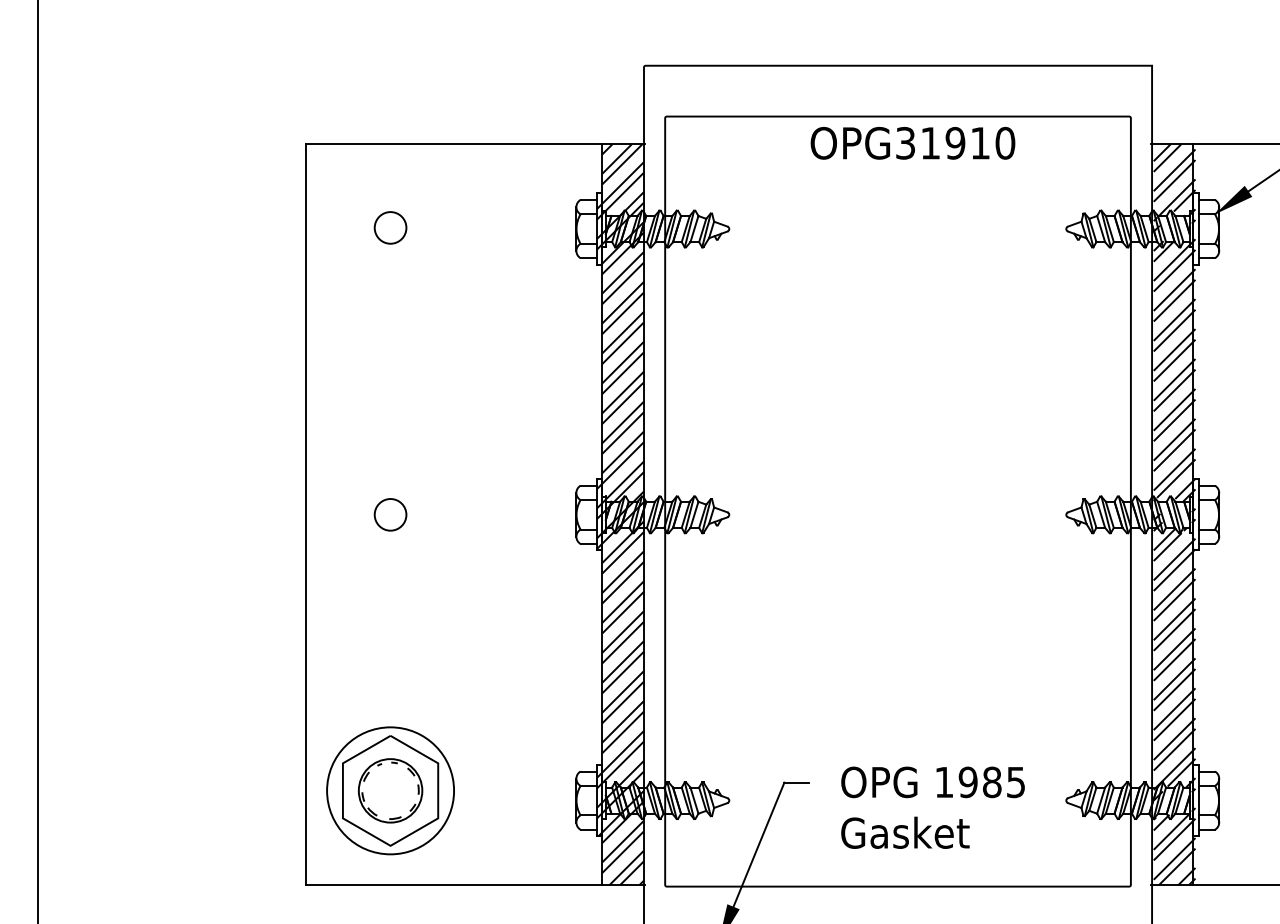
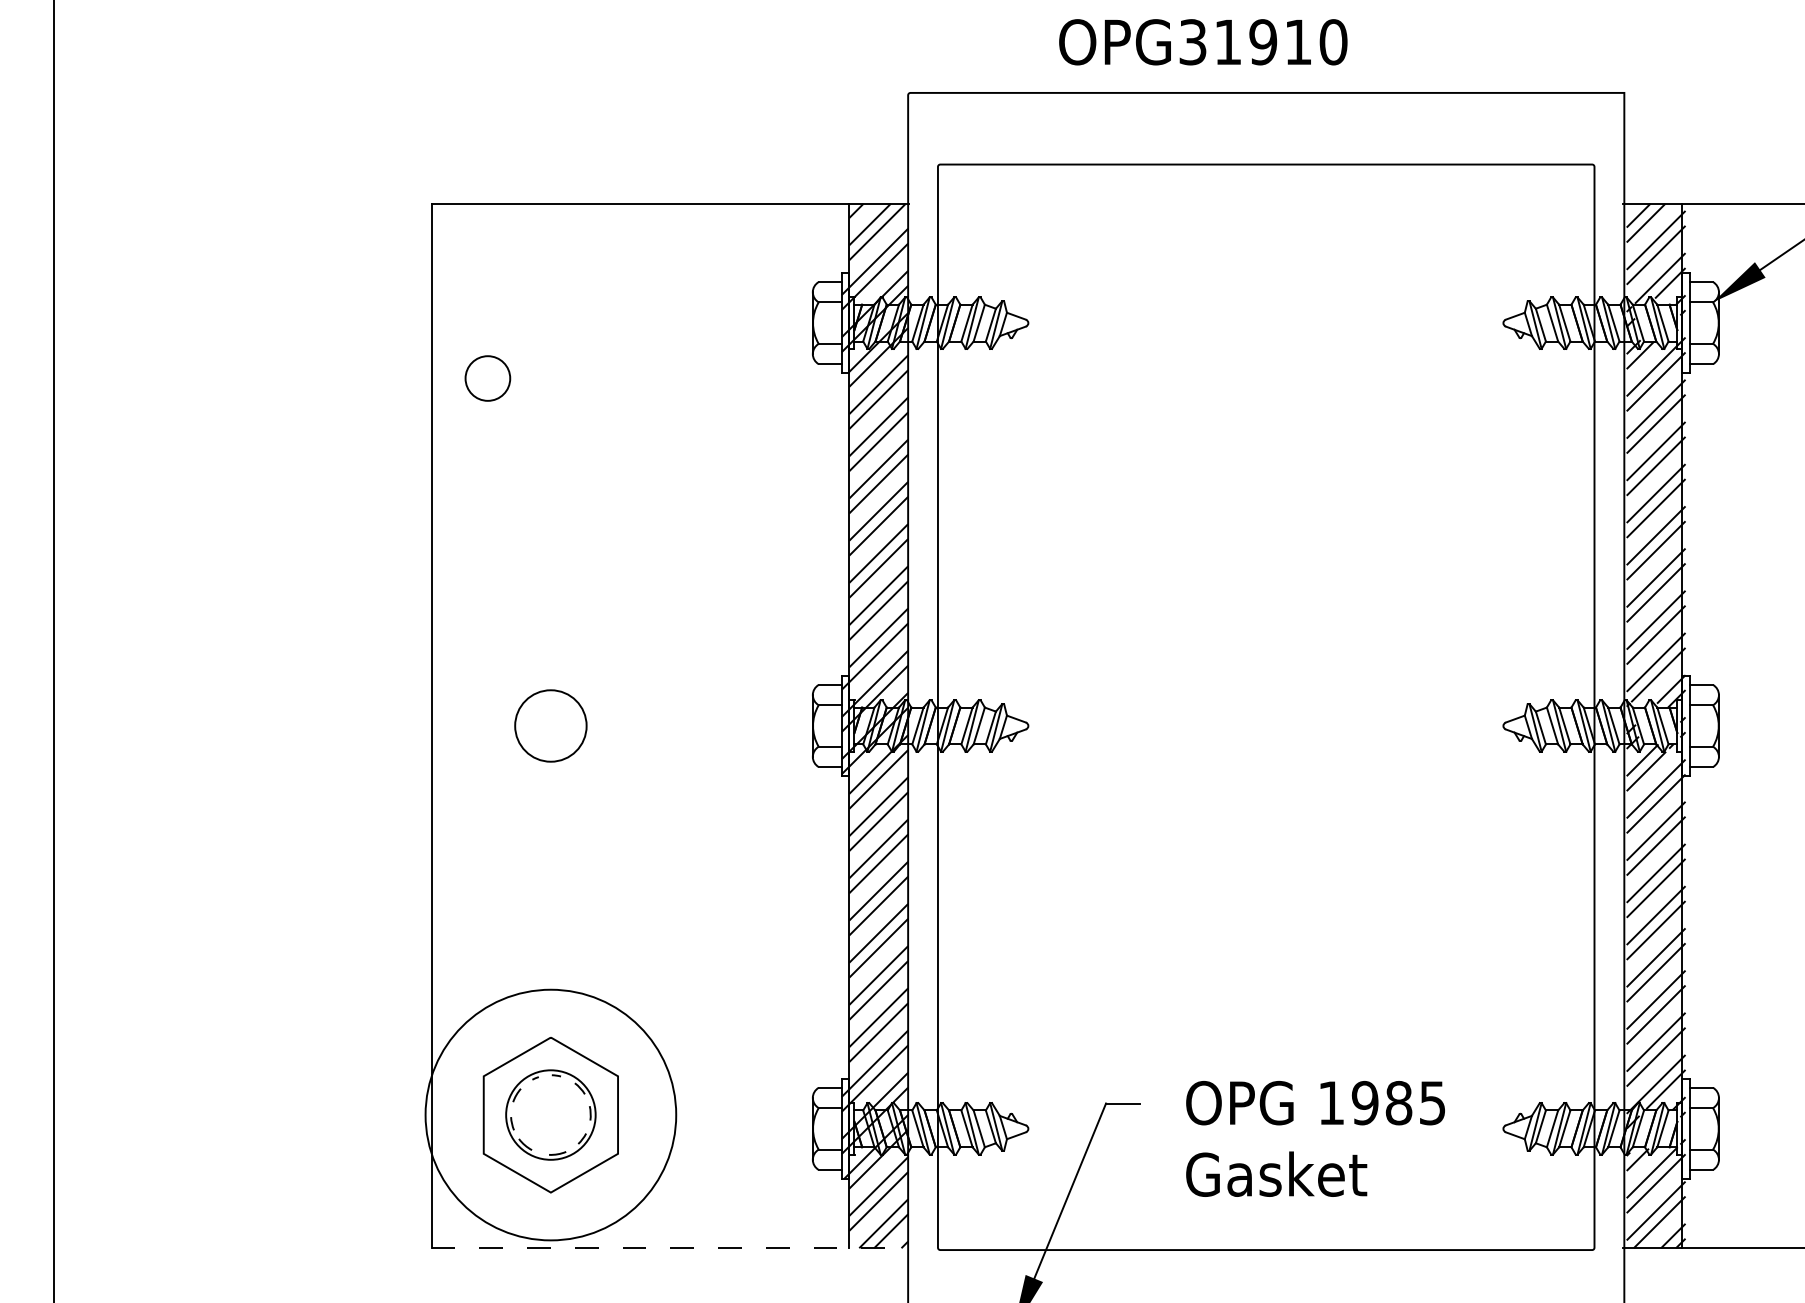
text: (913, 143) -> (1203, 42), moved
circle: (390, 227) -> (487, 378), moved
circle: (390, 514) -> (550, 725), size x1.6
circle: (390, 790) -> (550, 1114), size x1.4
line: (475, 885) -> (670, 1248), solid -> dashed

